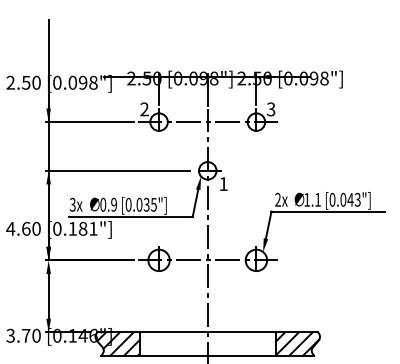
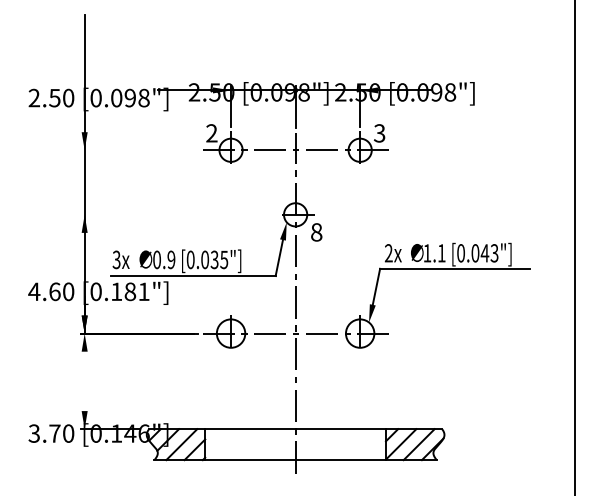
line: (90, 122) -> (139, 150), removed
line: (117, 170) -> (176, 214), removed
text: (223, 184) -> (316, 232), 1 -> 8
line: (48, 296) -> (84, 381), removed

